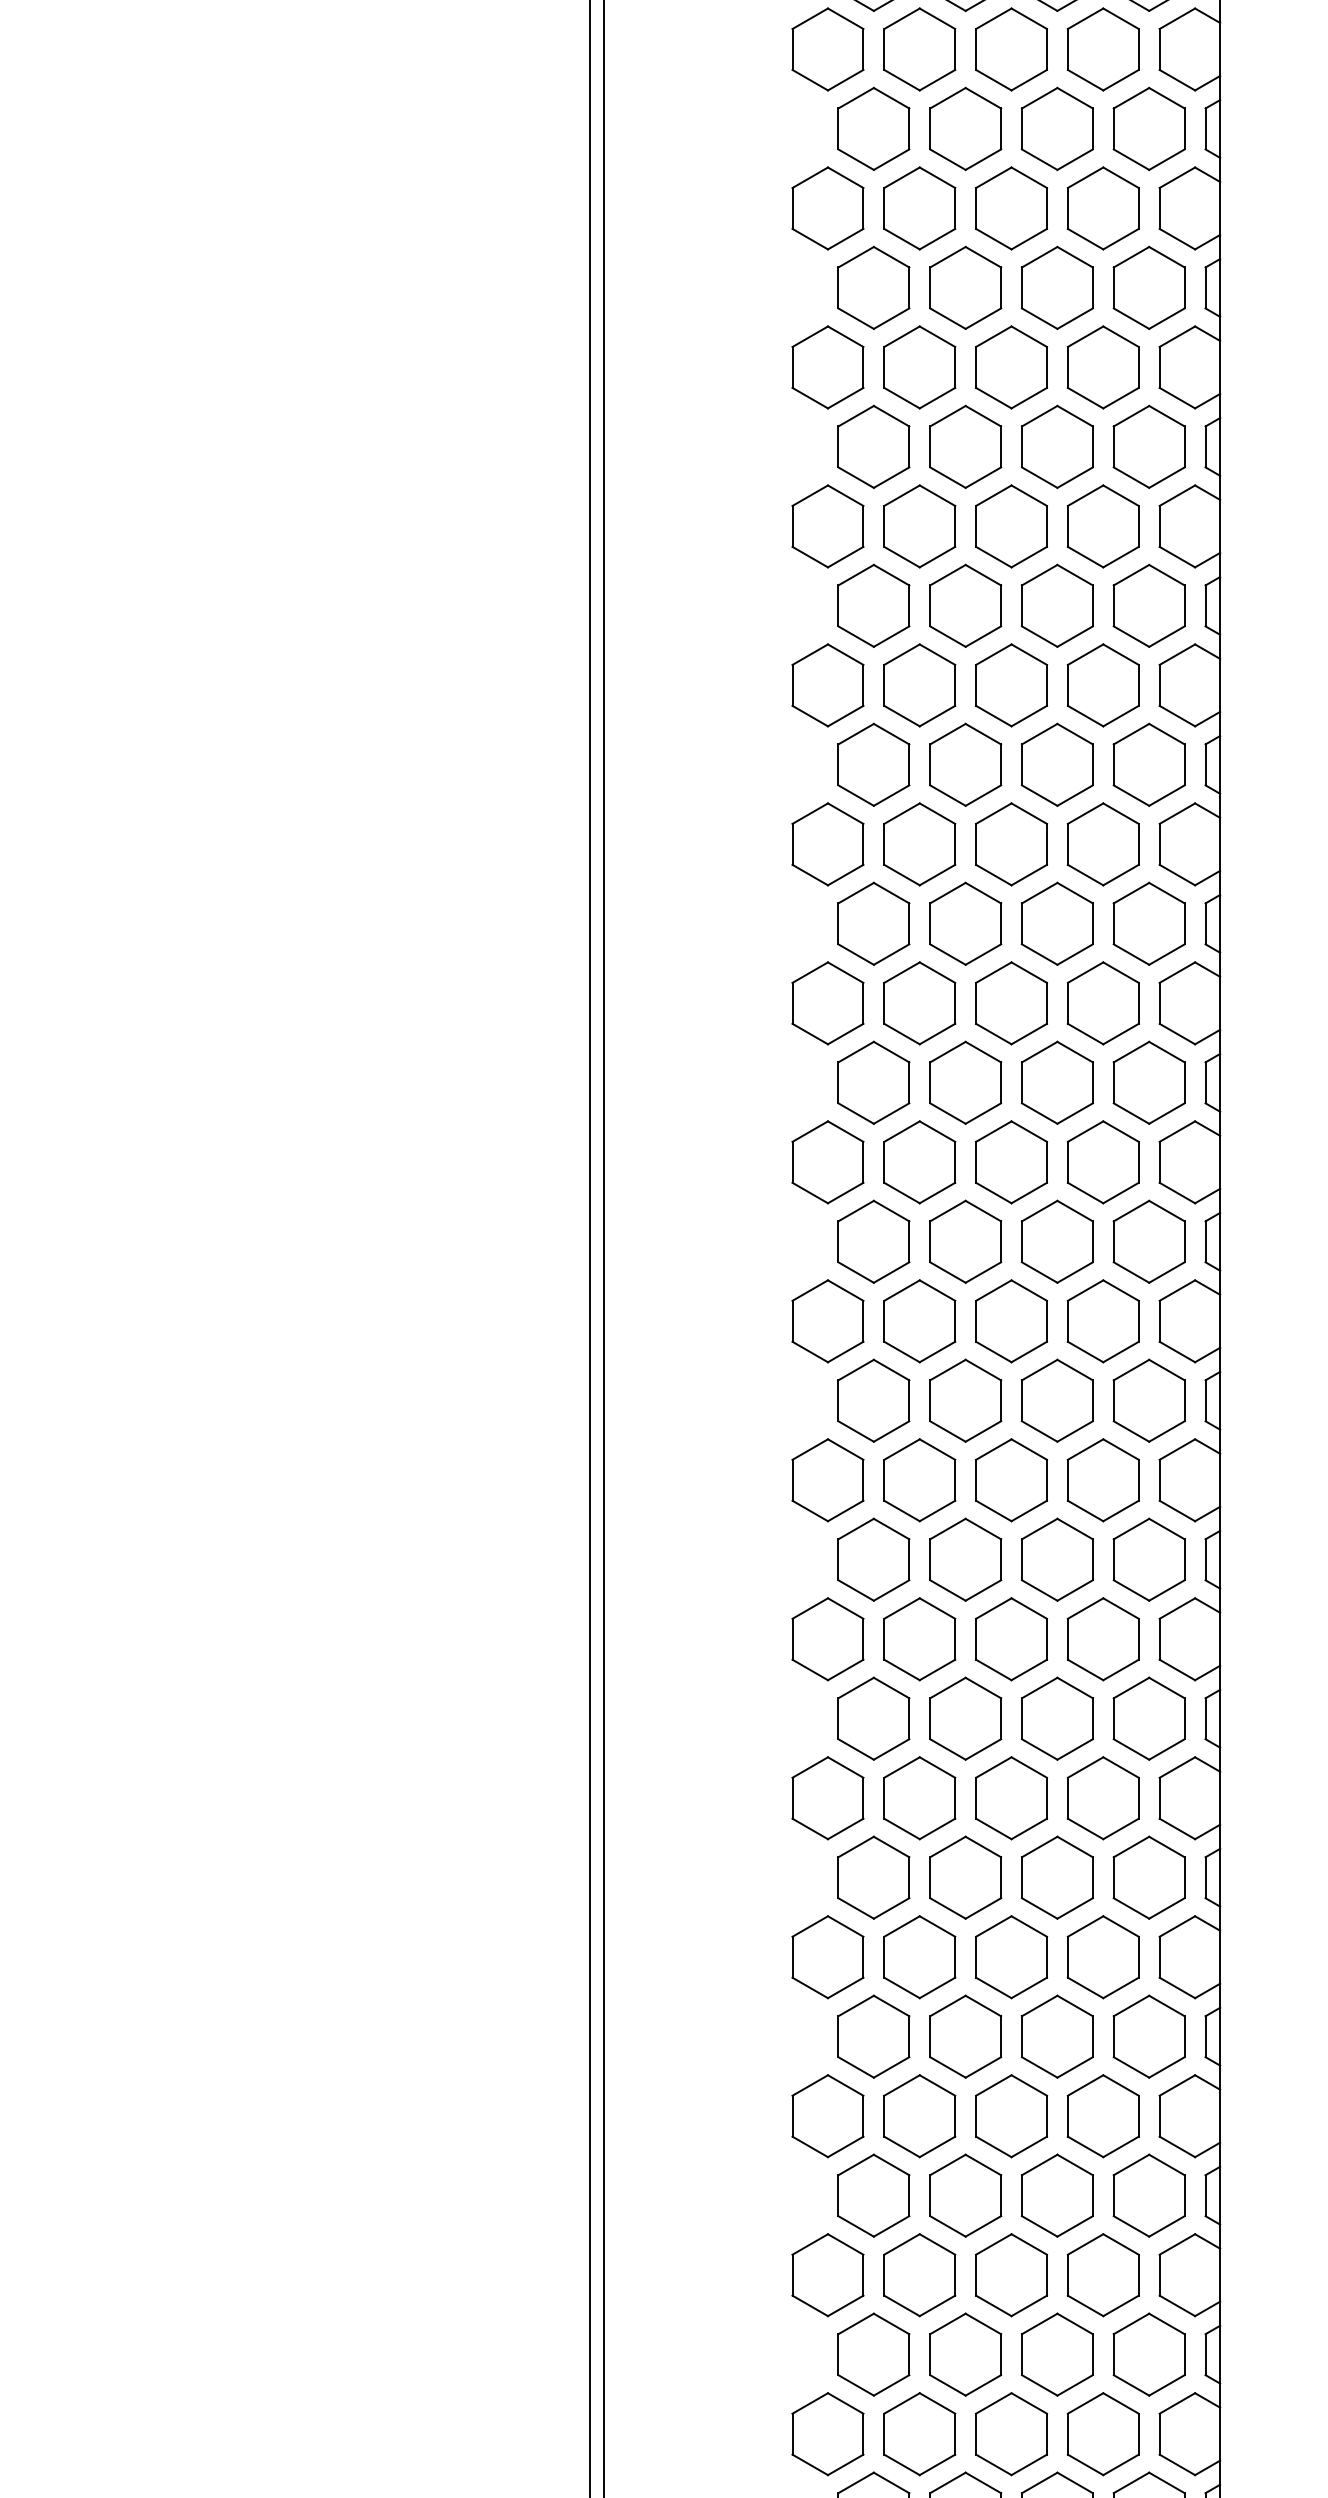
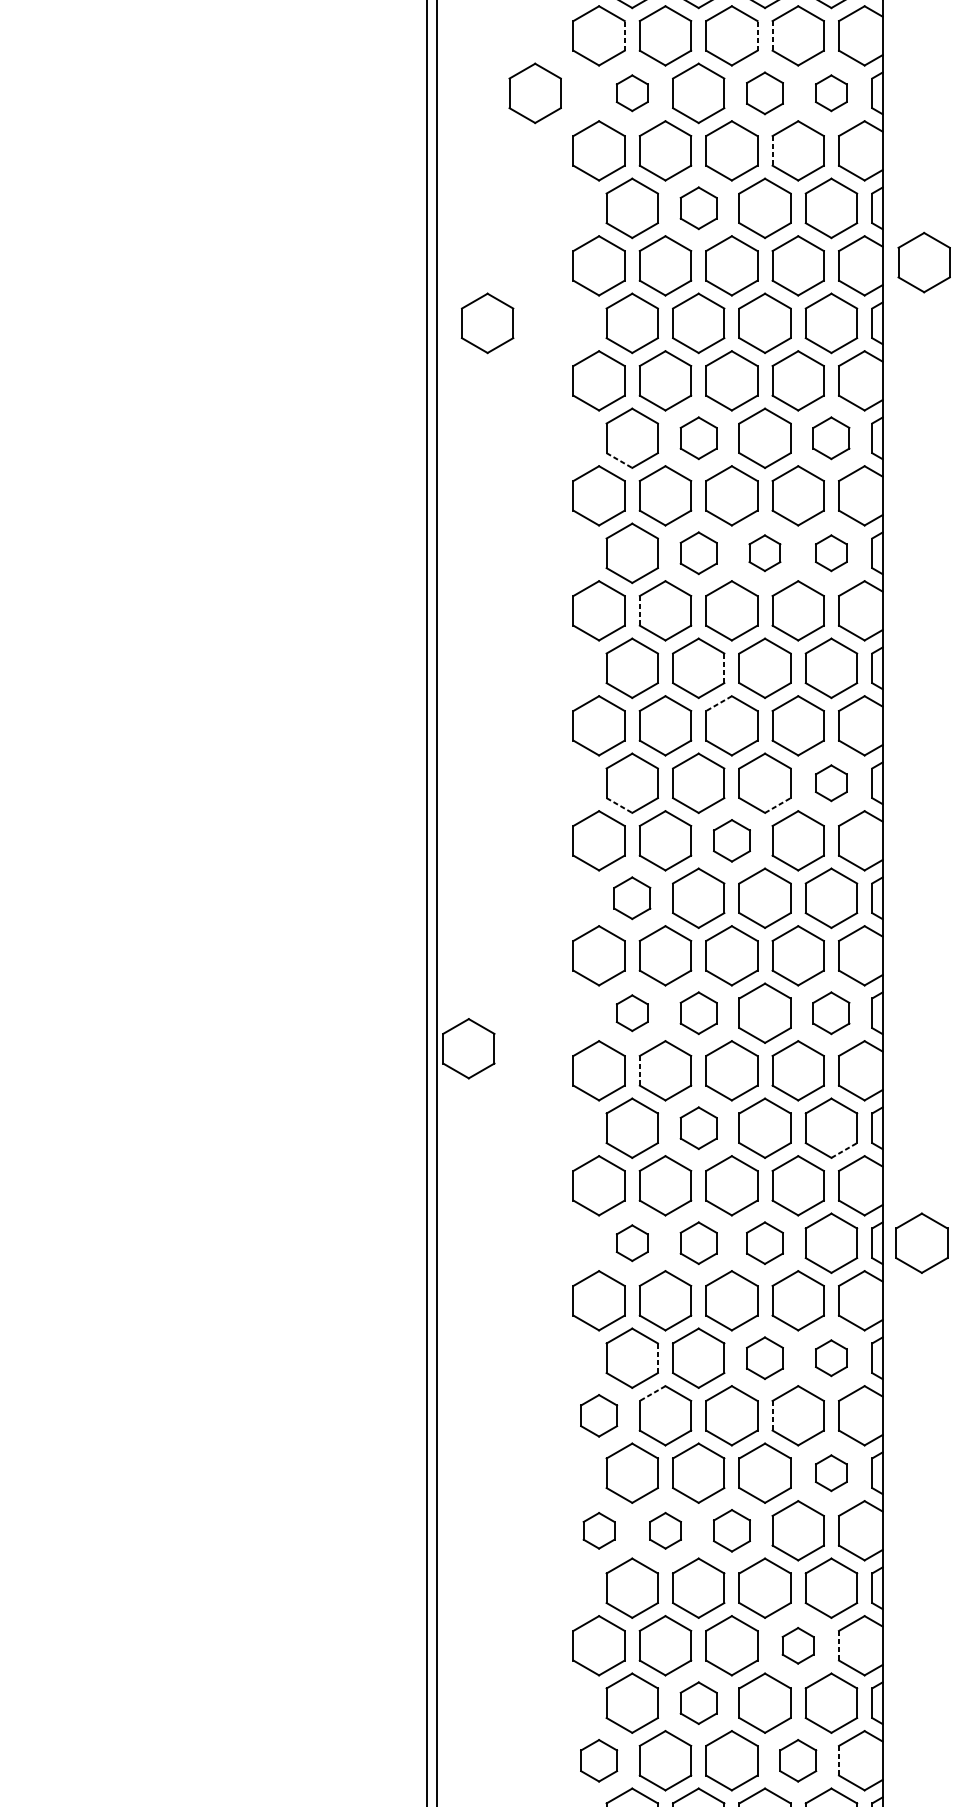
line: (863, 48) -> (624, 35), solid -> dashed
line: (1047, 48) -> (757, 35), solid -> dashed
line: (1067, 49) -> (772, 35), solid -> dashed
part: (739, 128) -> (535, 93), added
part: (873, 128) -> (632, 93), size x0.6
part: (1056, 128) -> (764, 93), size x0.7
part: (1148, 128) -> (830, 93), size x0.6
line: (1067, 208) -> (772, 150), solid -> dashed
part: (965, 287) -> (698, 208), size x0.7
part: (1276, 362) -> (923, 262), added
part: (673, 446) -> (487, 323), added
part: (965, 605) -> (698, 438), size x0.7
part: (1148, 605) -> (830, 438), size x0.7
line: (856, 636) -> (619, 460), solid -> dashed
part: (965, 764) -> (698, 553), size x0.7
part: (1056, 764) -> (764, 553), size x0.6
part: (1148, 764) -> (830, 553), size x0.6
line: (884, 844) -> (639, 610), solid -> dashed
line: (1001, 923) -> (724, 668), solid -> dashed
line: (993, 972) -> (718, 703), solid -> dashed
part: (1148, 1082) -> (830, 783), size x0.6
line: (856, 1113) -> (619, 805), solid -> dashed
line: (1075, 1113) -> (778, 805), solid -> dashed
part: (1011, 1162) -> (731, 840), size x0.7
part: (873, 1241) -> (632, 898), size x0.7
part: (873, 1400) -> (632, 1013), size x0.6
part: (965, 1400) -> (698, 1013), size x0.7
part: (1148, 1400) -> (830, 1013), size x0.7
part: (647, 1449) -> (468, 1048), added
line: (884, 1480) -> (639, 1070), solid -> dashed
part: (965, 1559) -> (698, 1128), size x0.7
line: (1167, 1590) -> (844, 1150), solid -> dashed
part: (873, 1718) -> (632, 1243), size x0.6
part: (965, 1718) -> (698, 1243), size x0.7
part: (1056, 1718) -> (764, 1243), size x0.7
part: (1273, 1718) -> (921, 1243), added
line: (909, 1877) -> (658, 1358), solid -> dashed
part: (1056, 1877) -> (764, 1358), size x0.7
part: (1148, 1877) -> (830, 1358), size x0.6
line: (901, 1926) -> (652, 1393), solid -> dashed
part: (827, 1957) -> (598, 1415), size x0.7
line: (1067, 1957) -> (772, 1415), solid -> dashed
part: (1148, 2036) -> (830, 1473), size x0.6
part: (827, 2116) -> (598, 1530), size x0.6
part: (919, 2116) -> (665, 1530), size x0.6
part: (1011, 2116) -> (731, 1530), size x0.7
part: (1102, 2275) -> (797, 1645), size x0.6
line: (1159, 2275) -> (838, 1645), solid -> dashed
part: (965, 2354) -> (698, 1703), size x0.7
part: (827, 2434) -> (598, 1760), size x0.7
part: (1102, 2434) -> (797, 1760), size x0.7
line: (1159, 2434) -> (838, 1760), solid -> dashed

